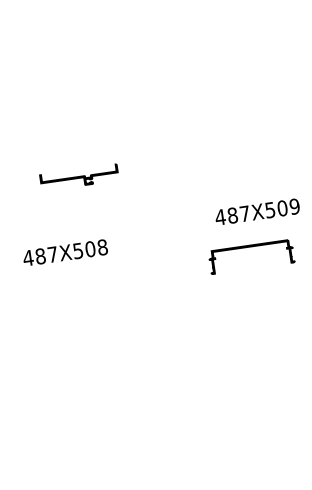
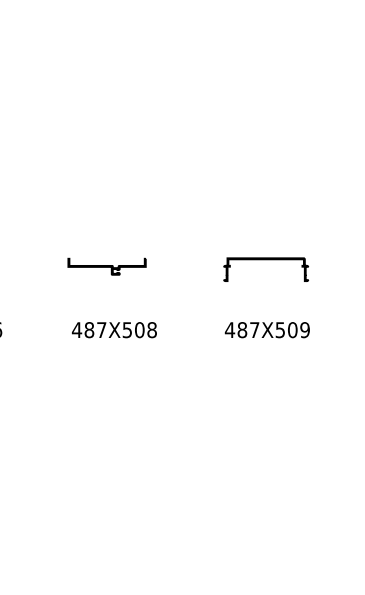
text: (256, 212) -> (266, 330), moved
part: (249, 247) -> (265, 260), moved
text: (65, 253) -> (114, 330), moved

